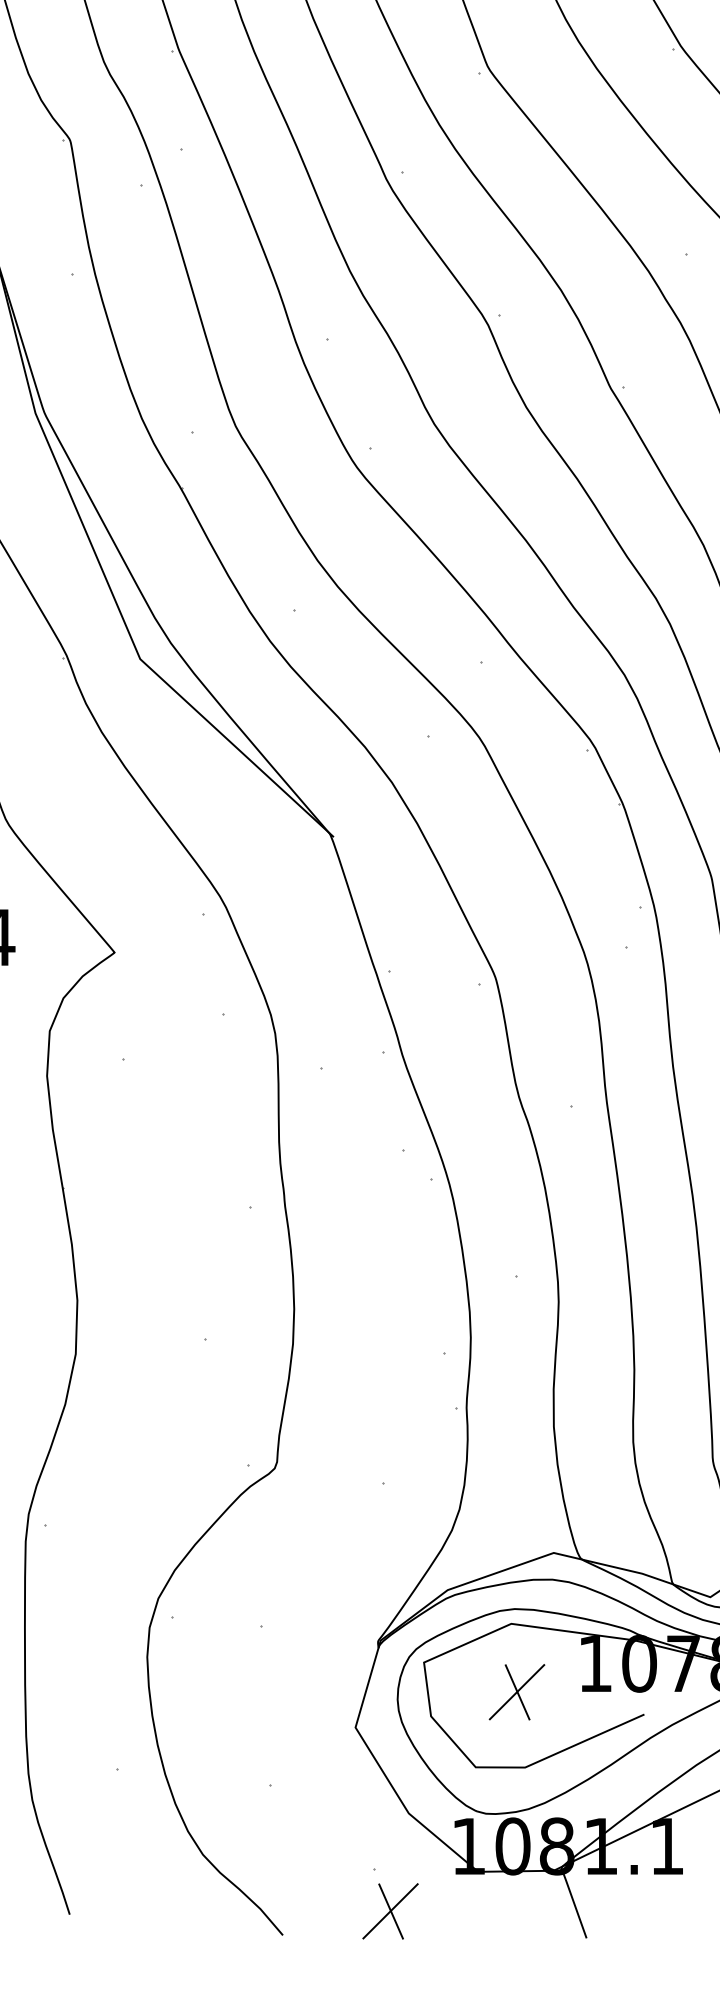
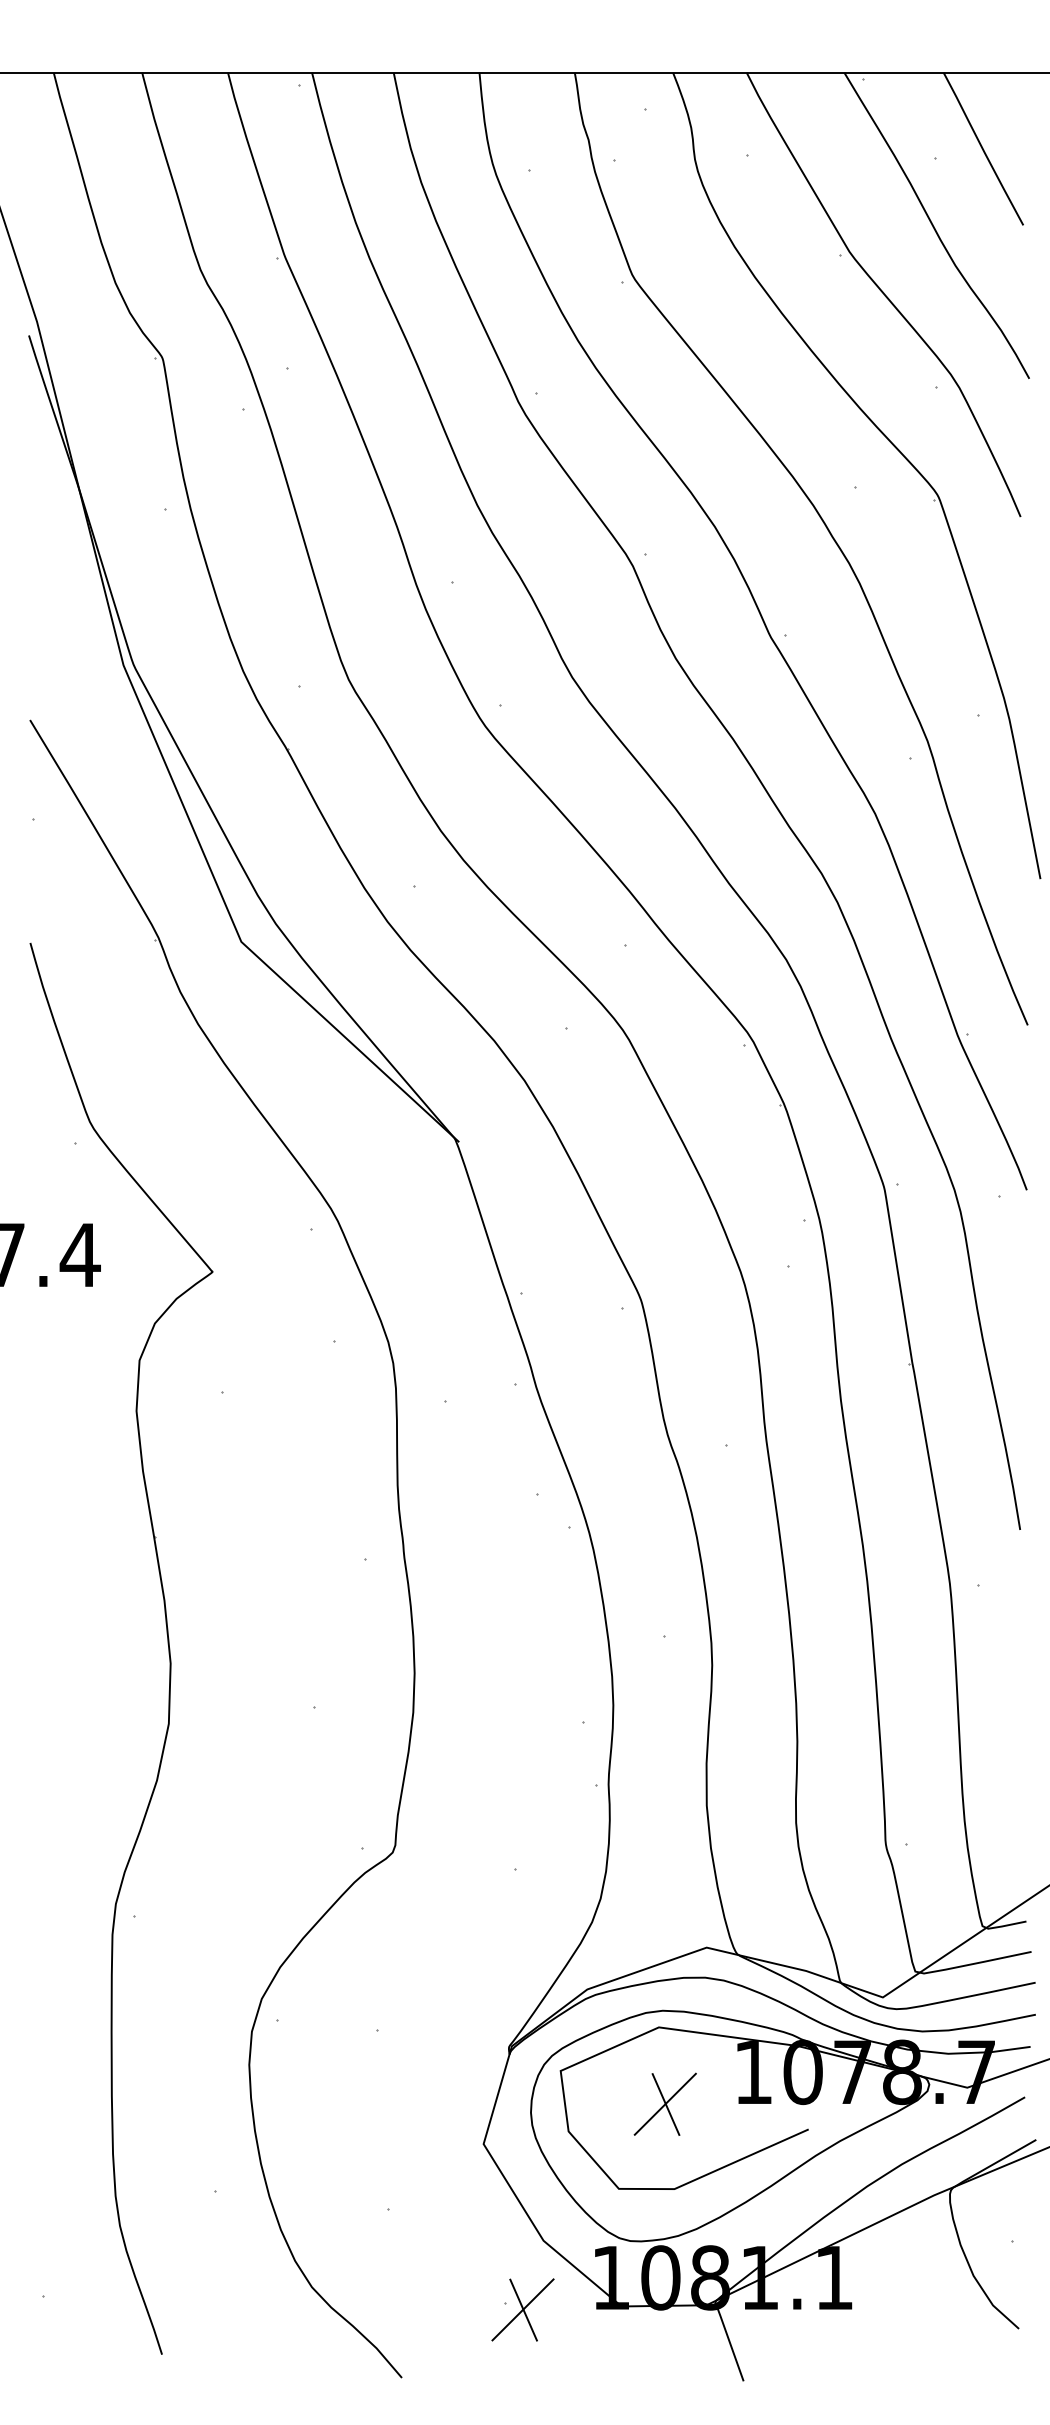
part: (390, 1910) -> (522, 2309), moved

